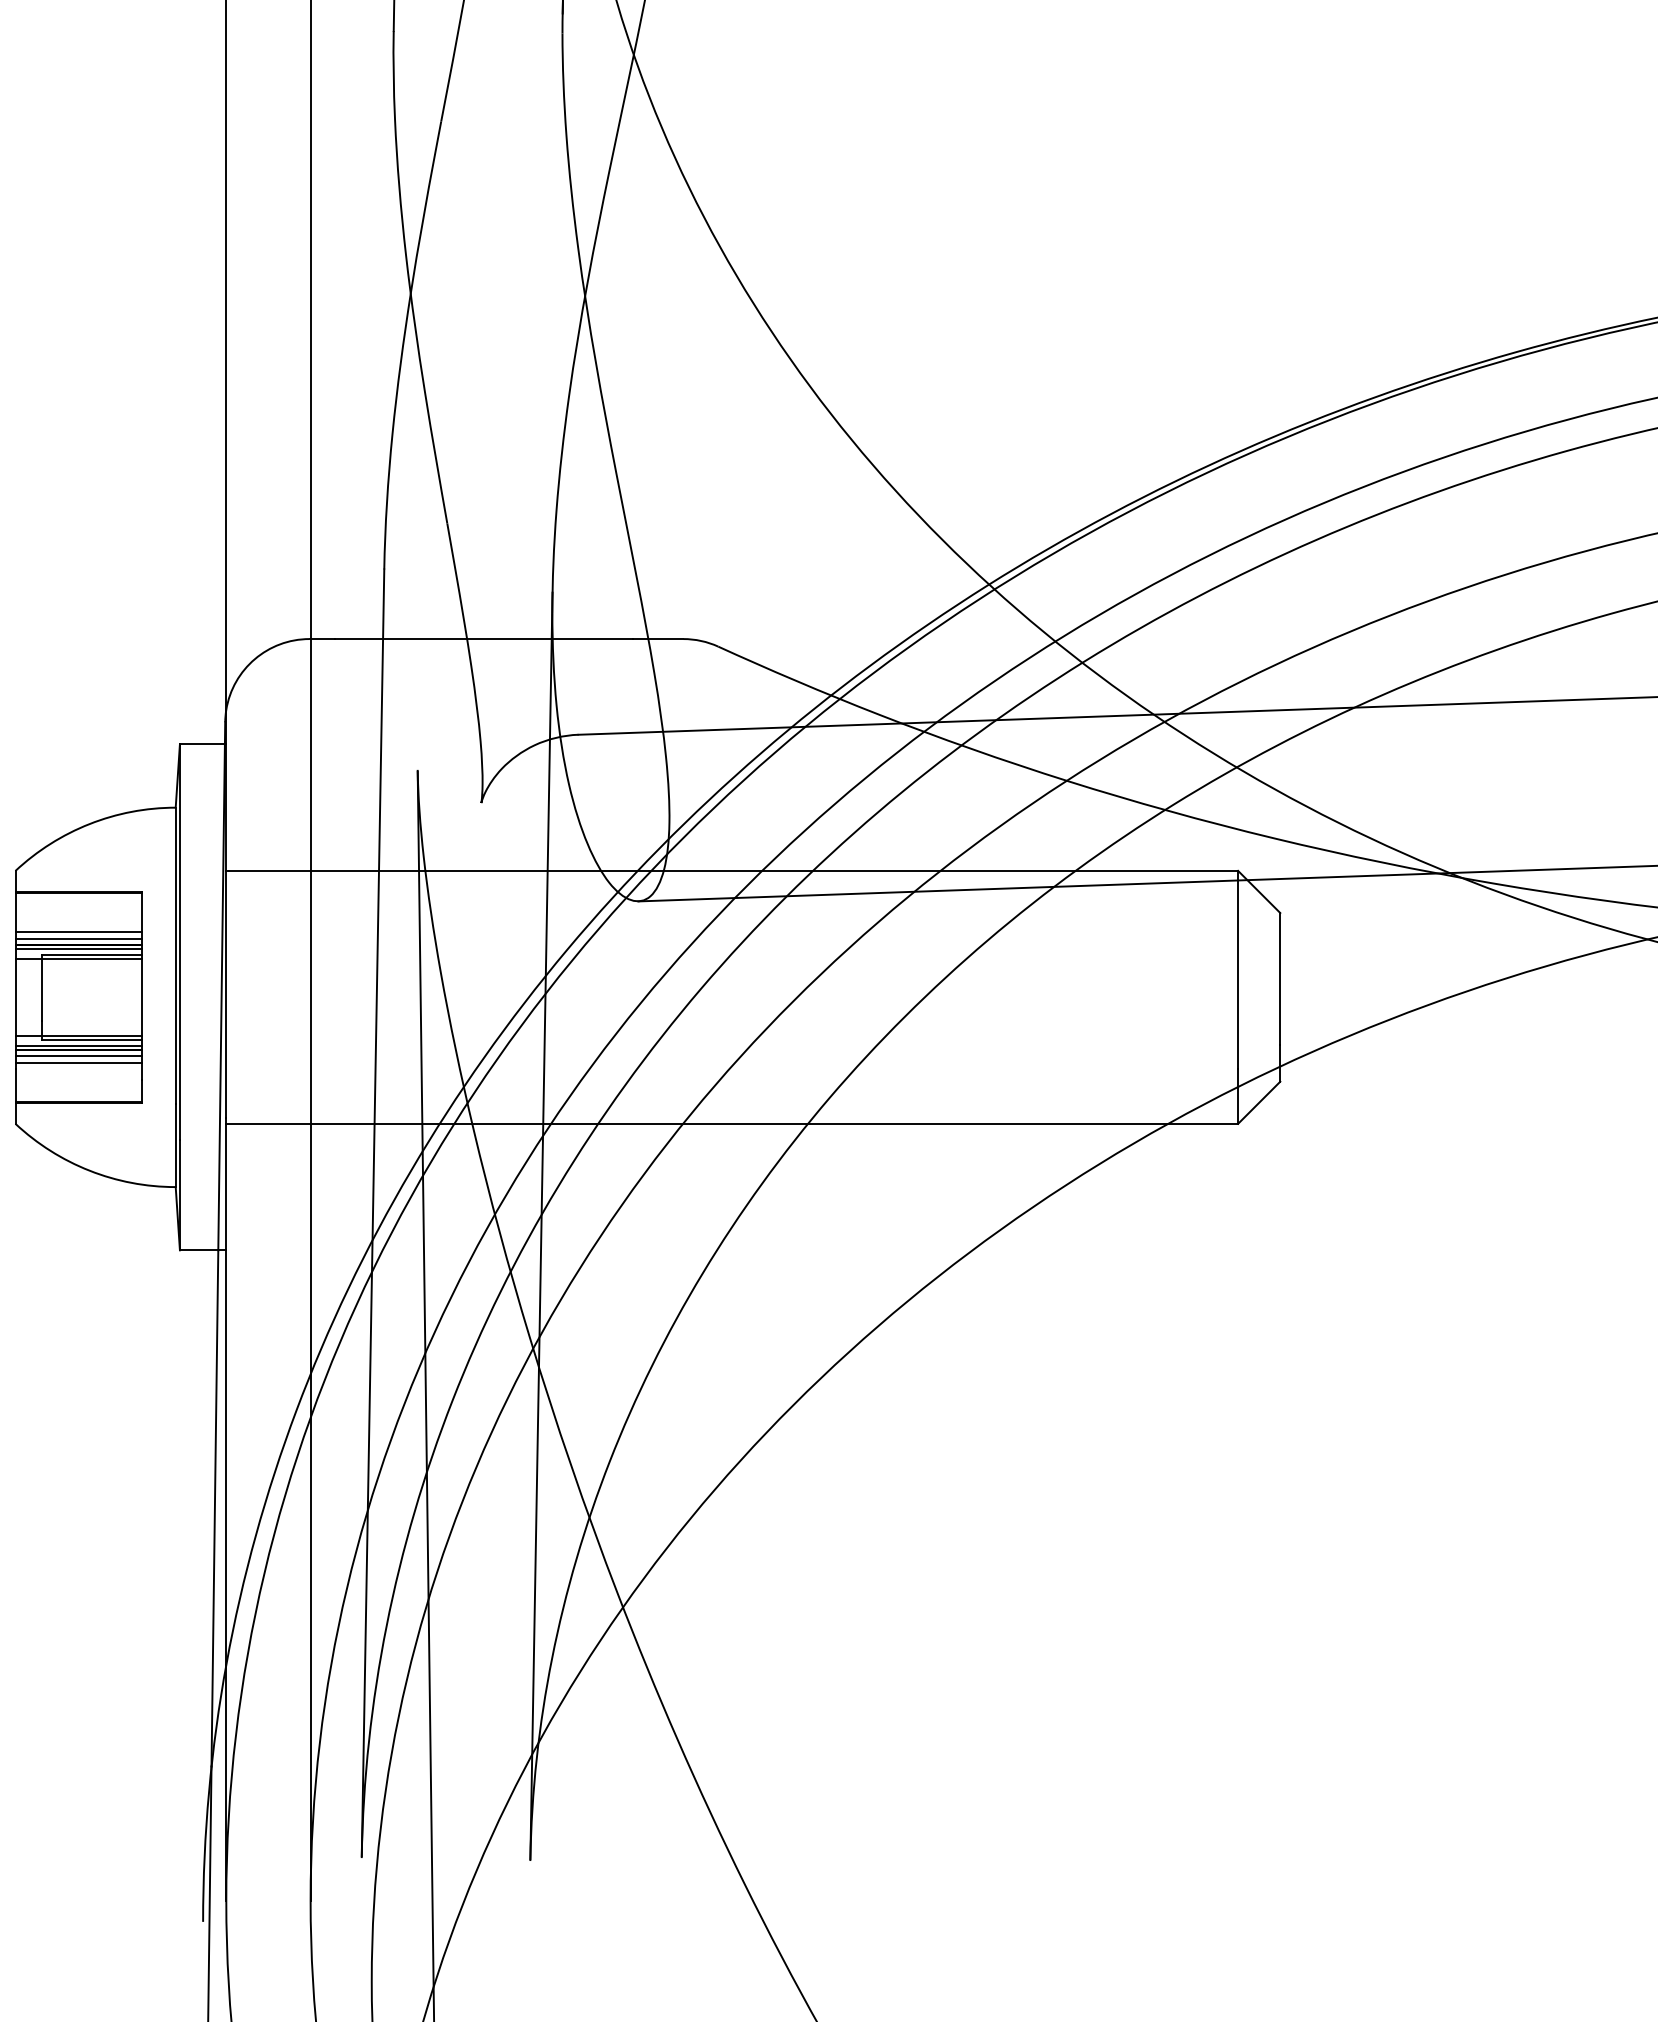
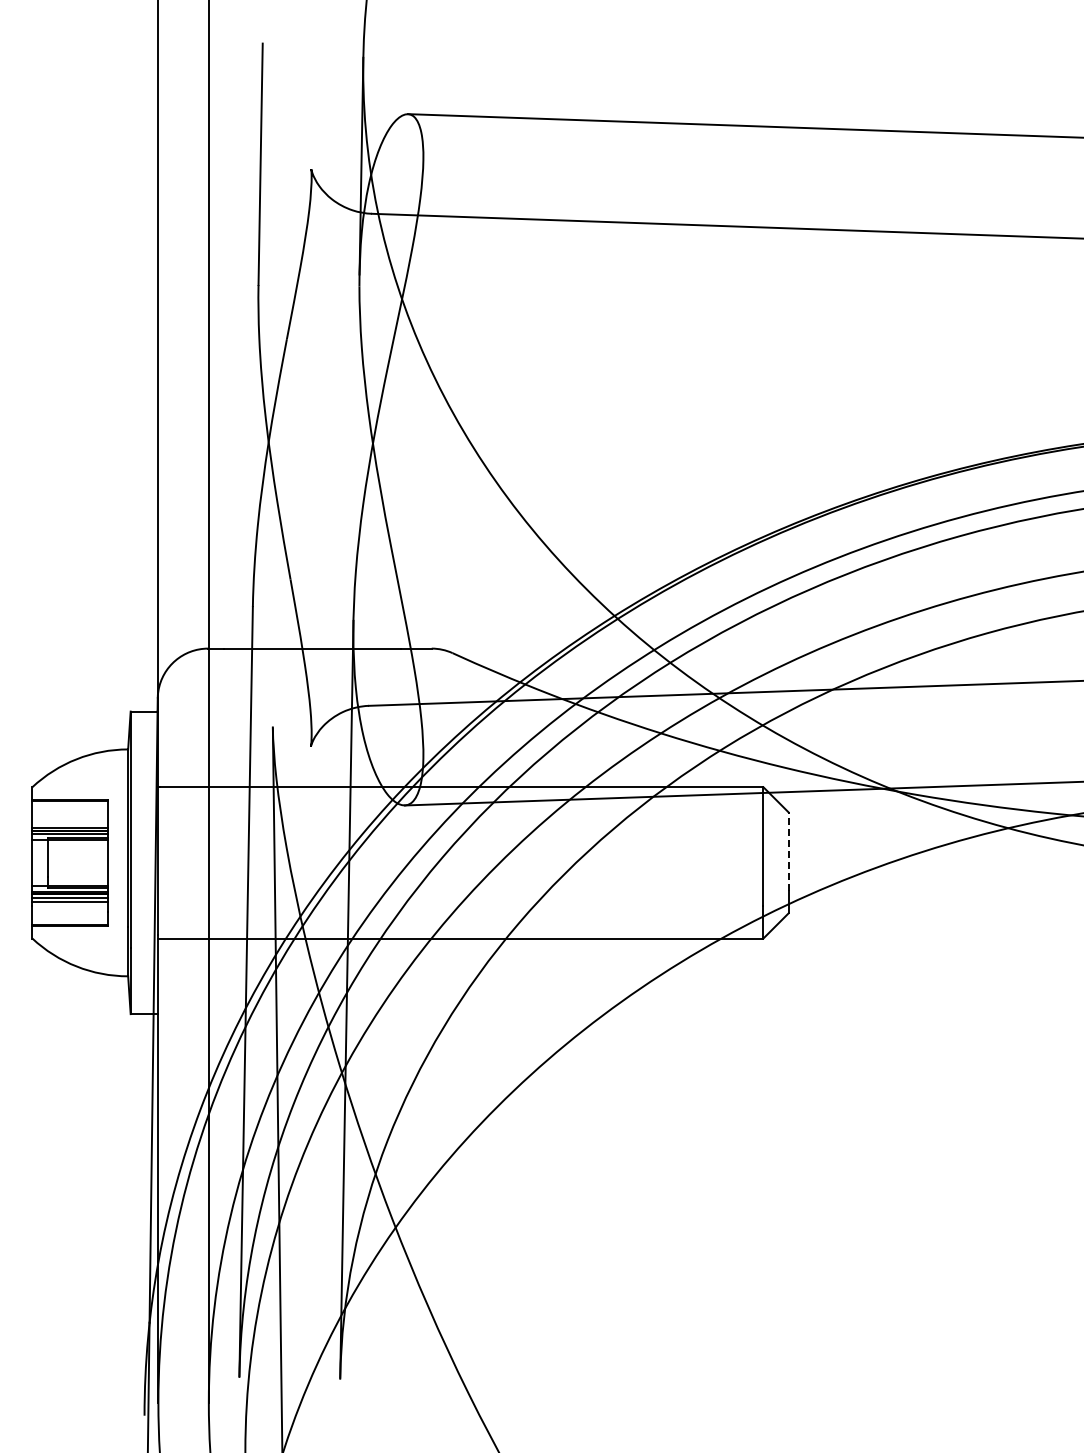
line: (77, 931) -> (69, 823), removed
line: (1280, 978) -> (788, 851), solid -> dashed

